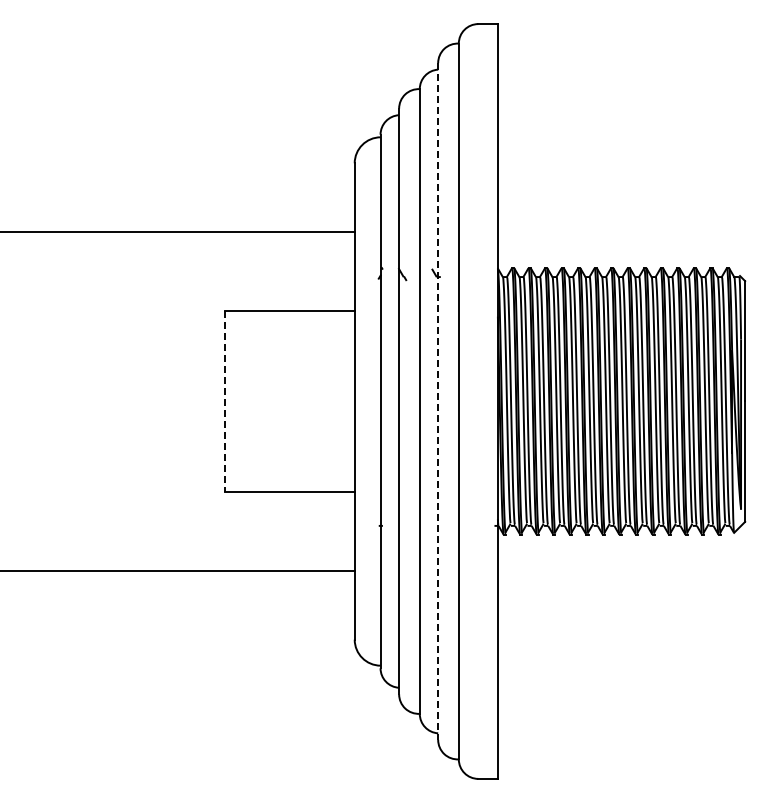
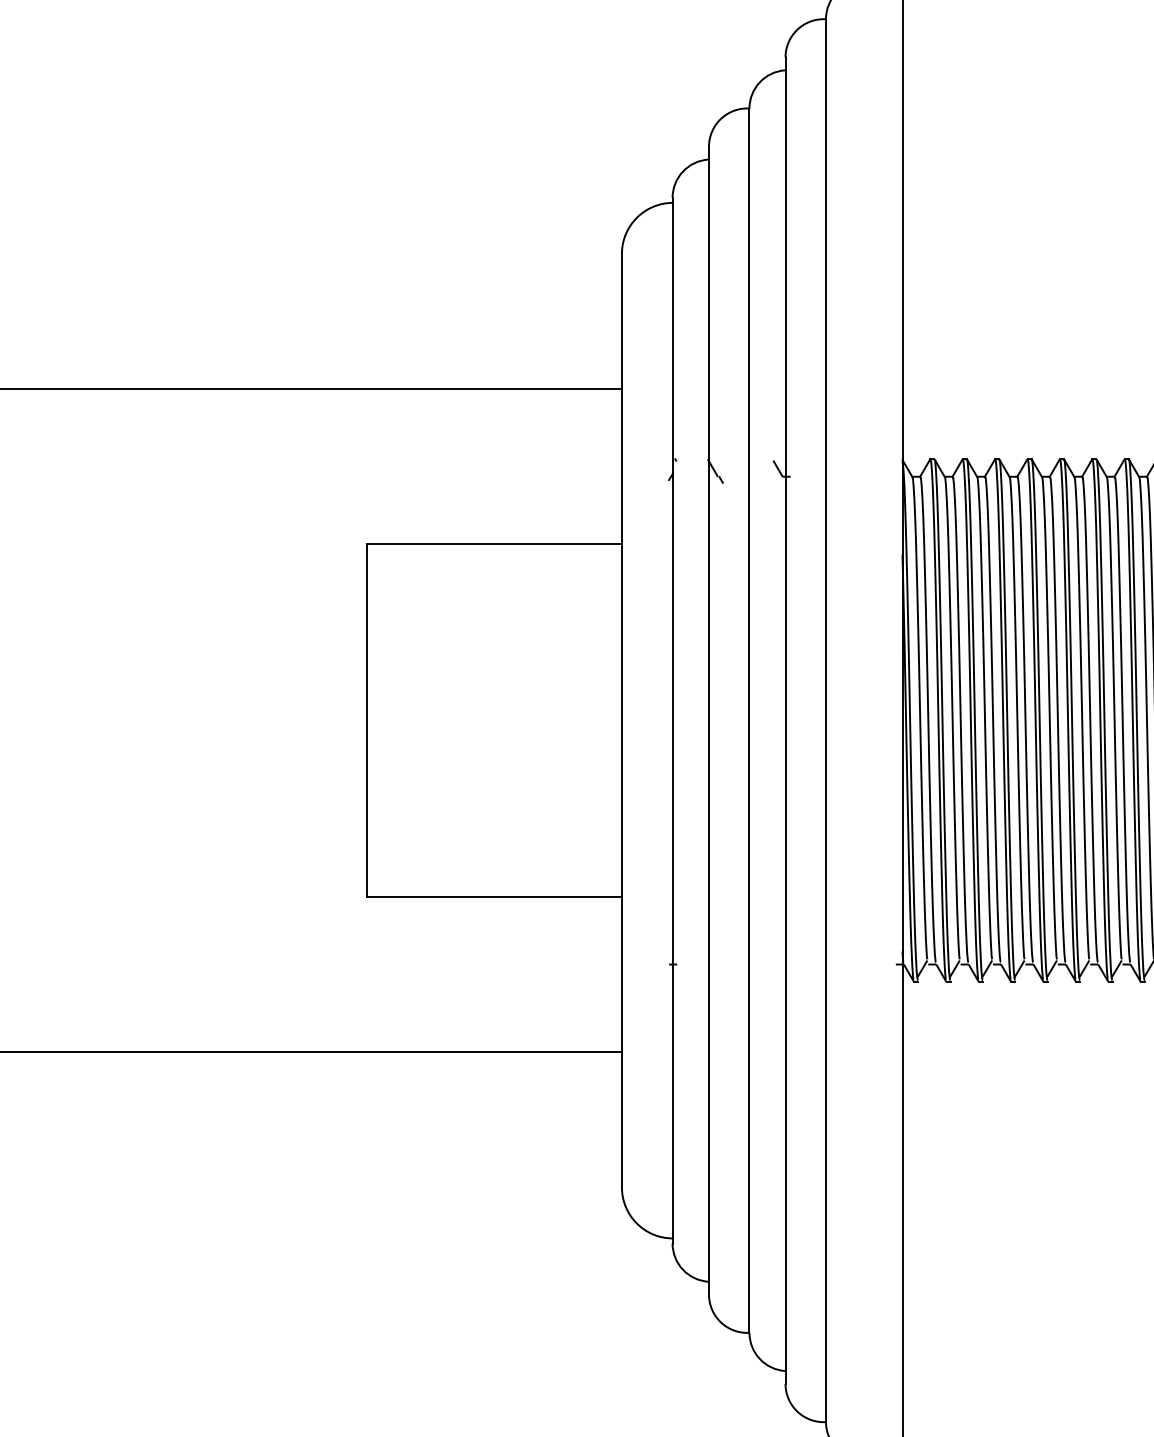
line: (224, 401) -> (366, 720), dashed -> solid
line: (438, 402) -> (786, 722), dashed -> solid

